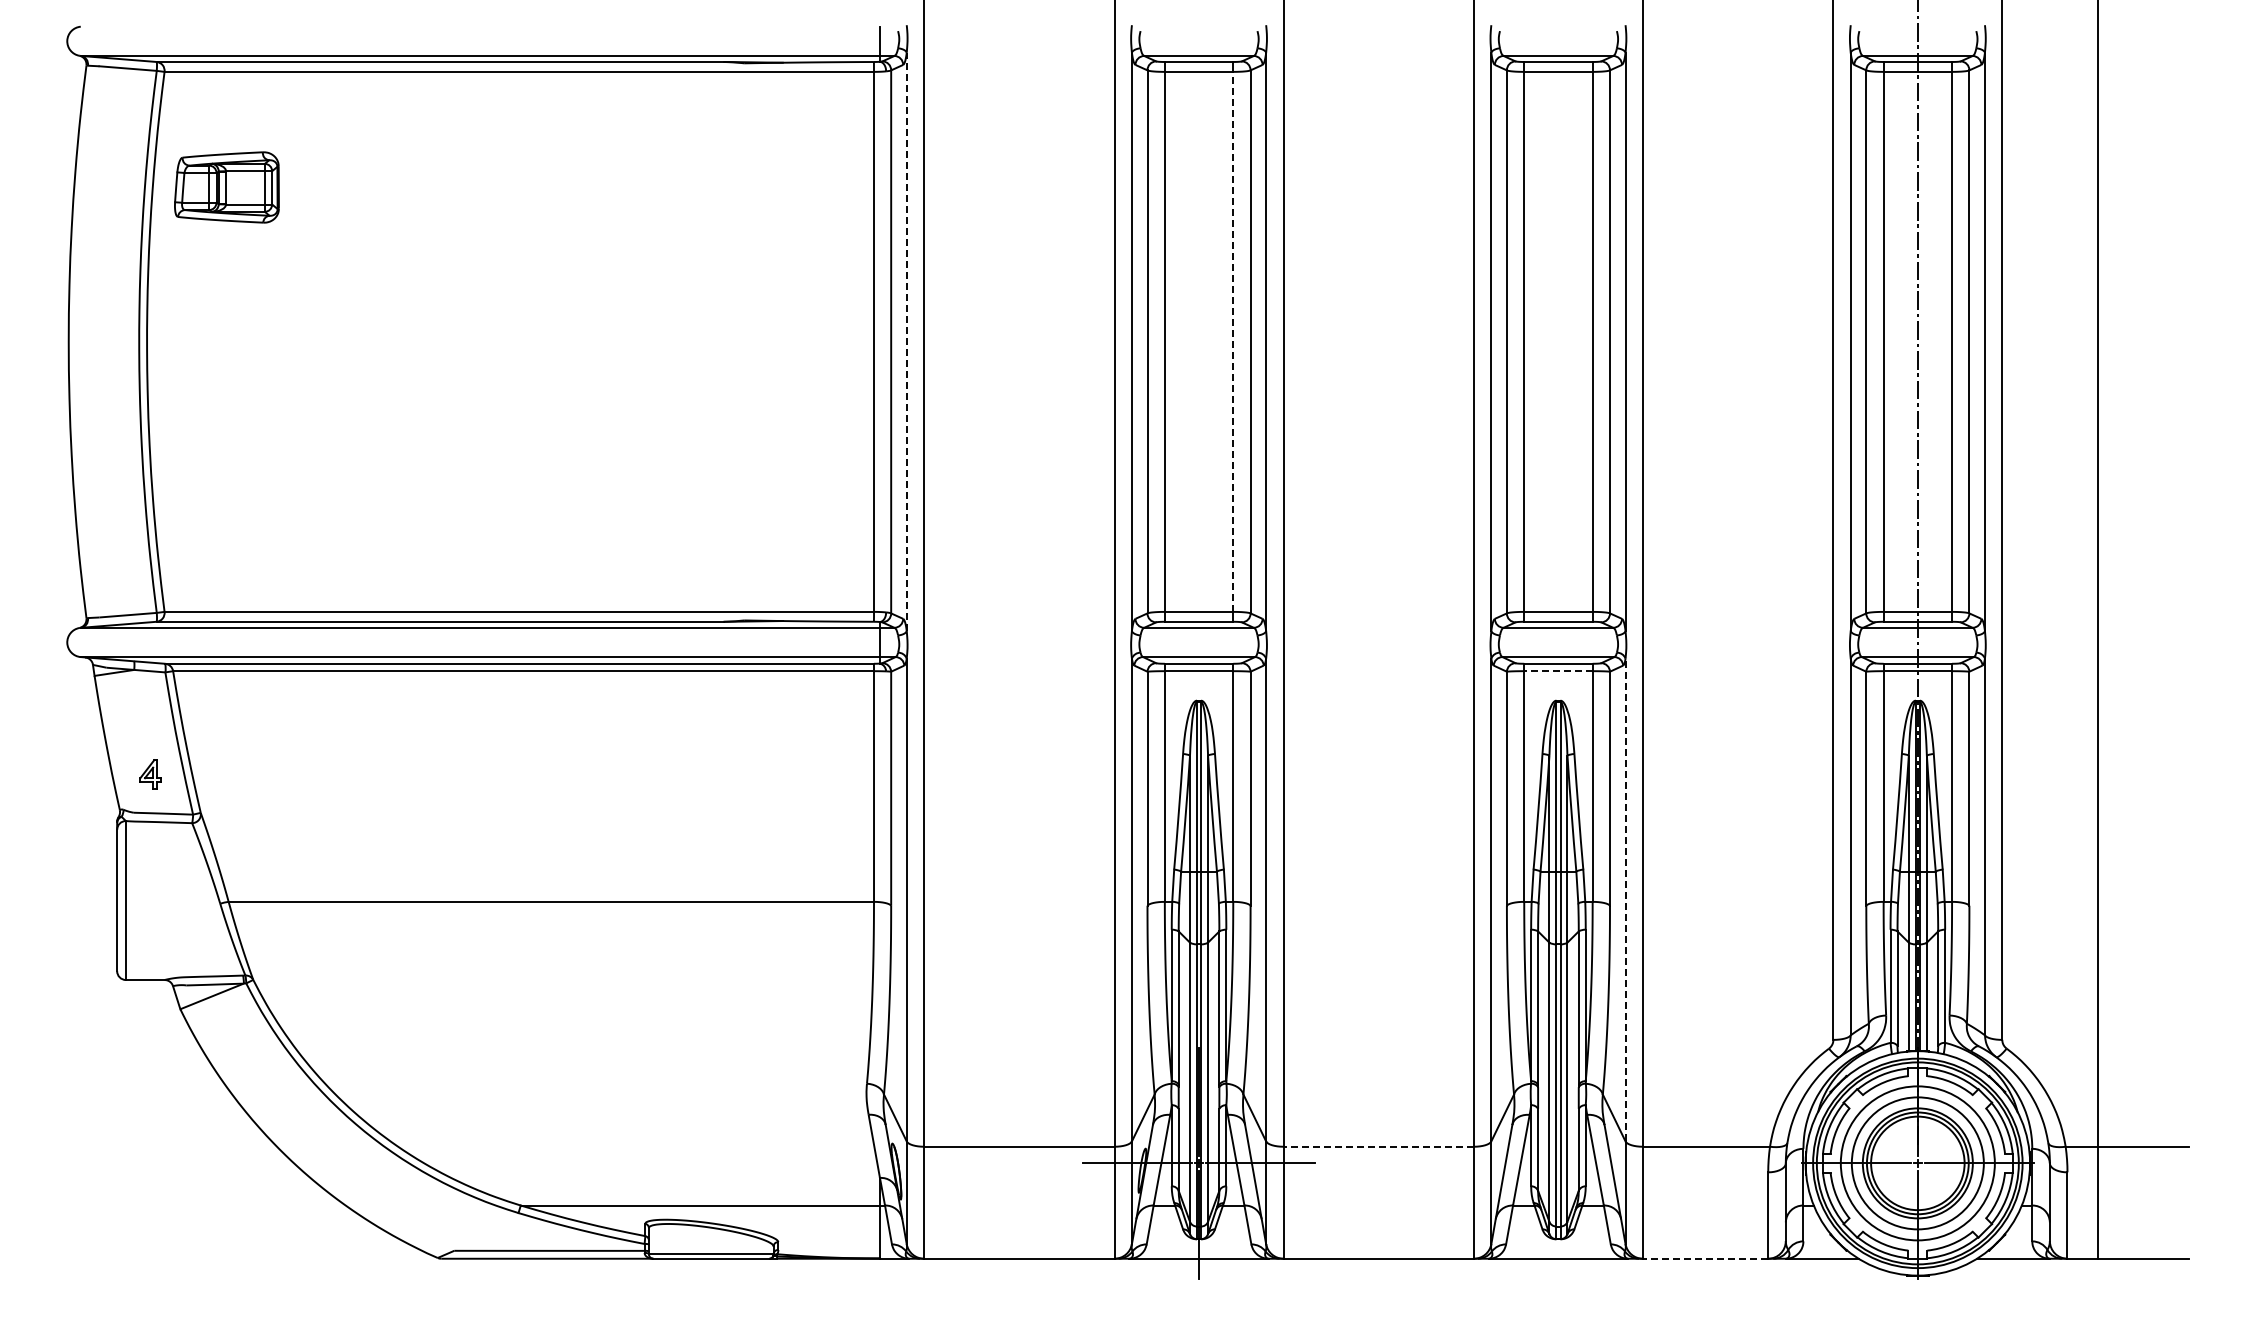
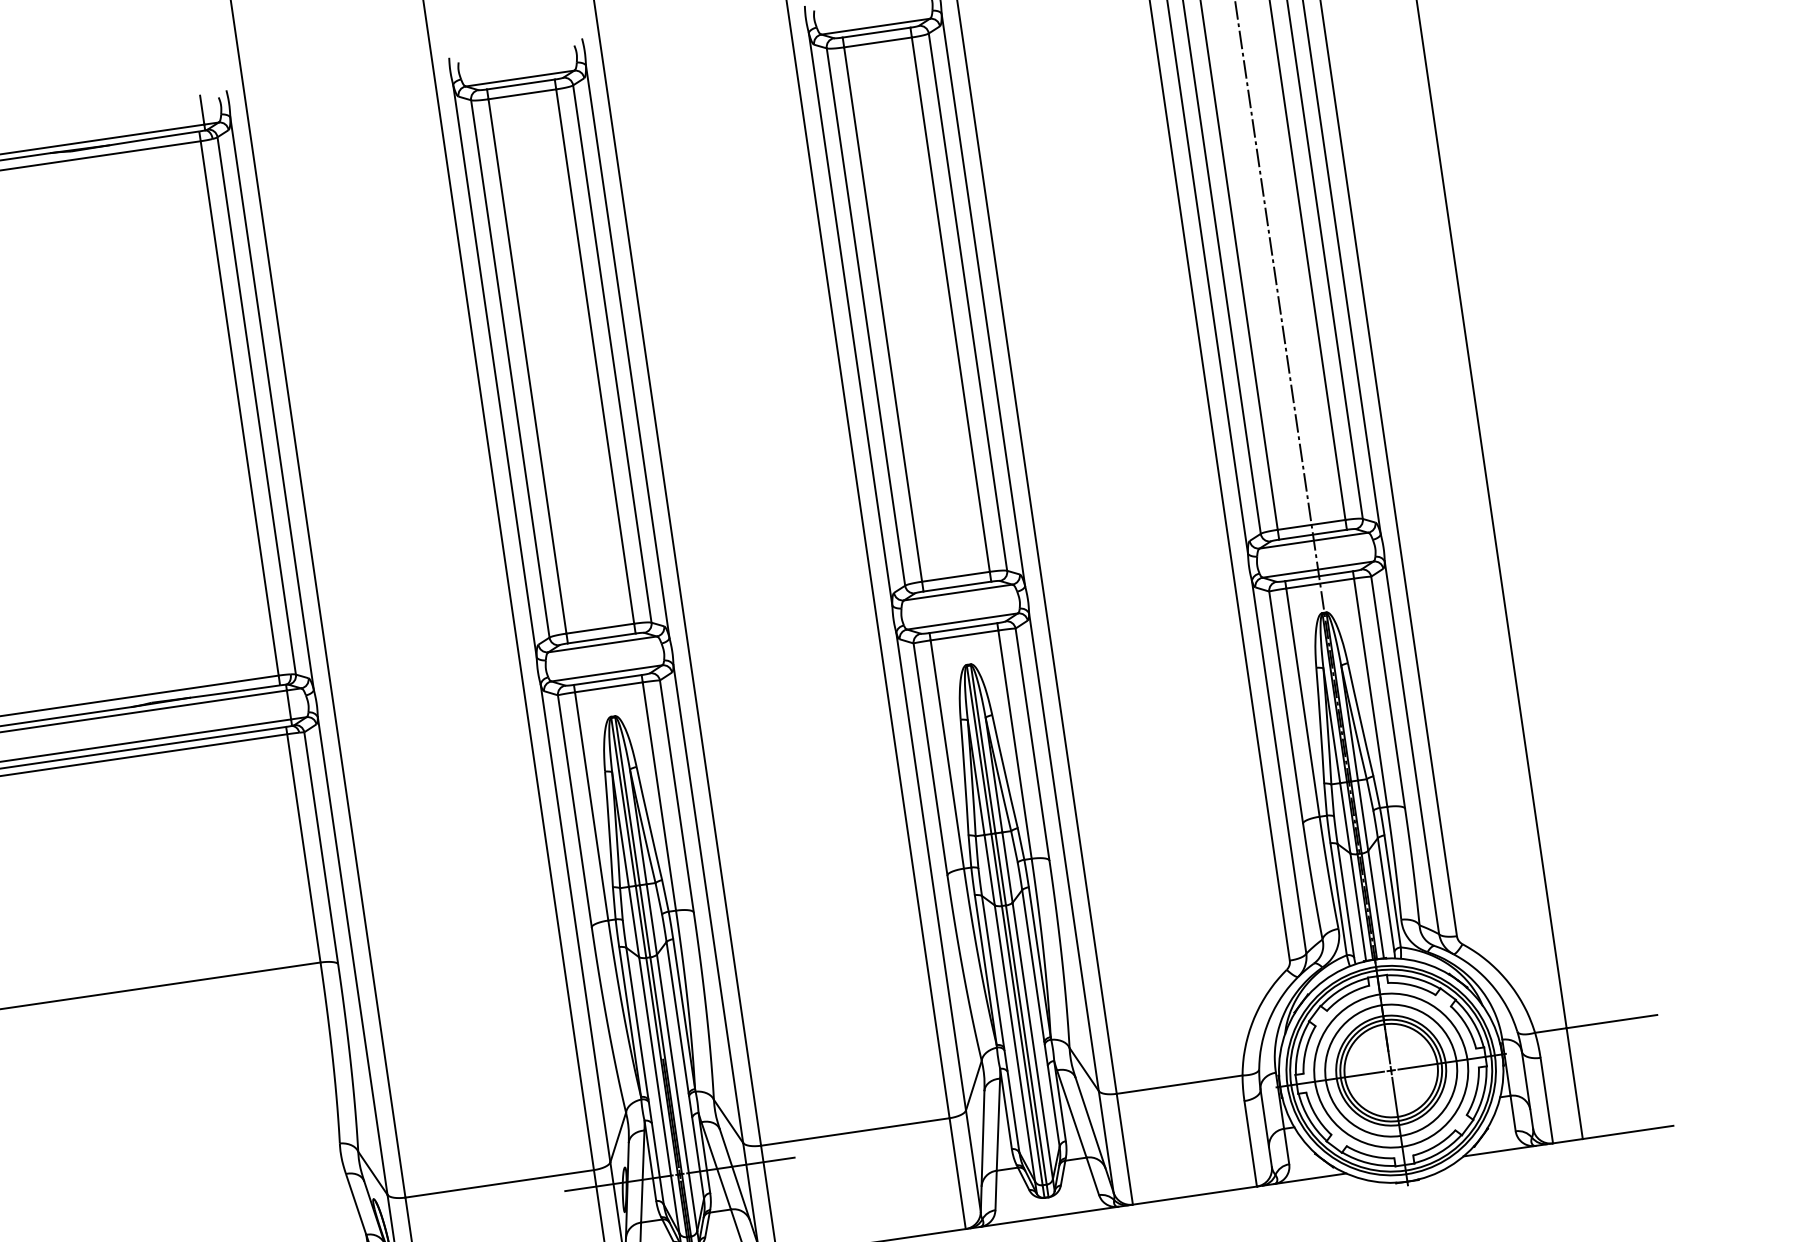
line: (906, 341) -> (271, 403), dashed -> solid
line: (1233, 341) -> (595, 356), dashed -> solid
line: (1557, 671) -> (963, 635), dashed -> solid
line: (1625, 899) -> (1063, 851), dashed -> solid
line: (1378, 1146) -> (855, 1131), dashed -> solid
line: (1705, 1258) -> (1194, 1195), dashed -> solid

